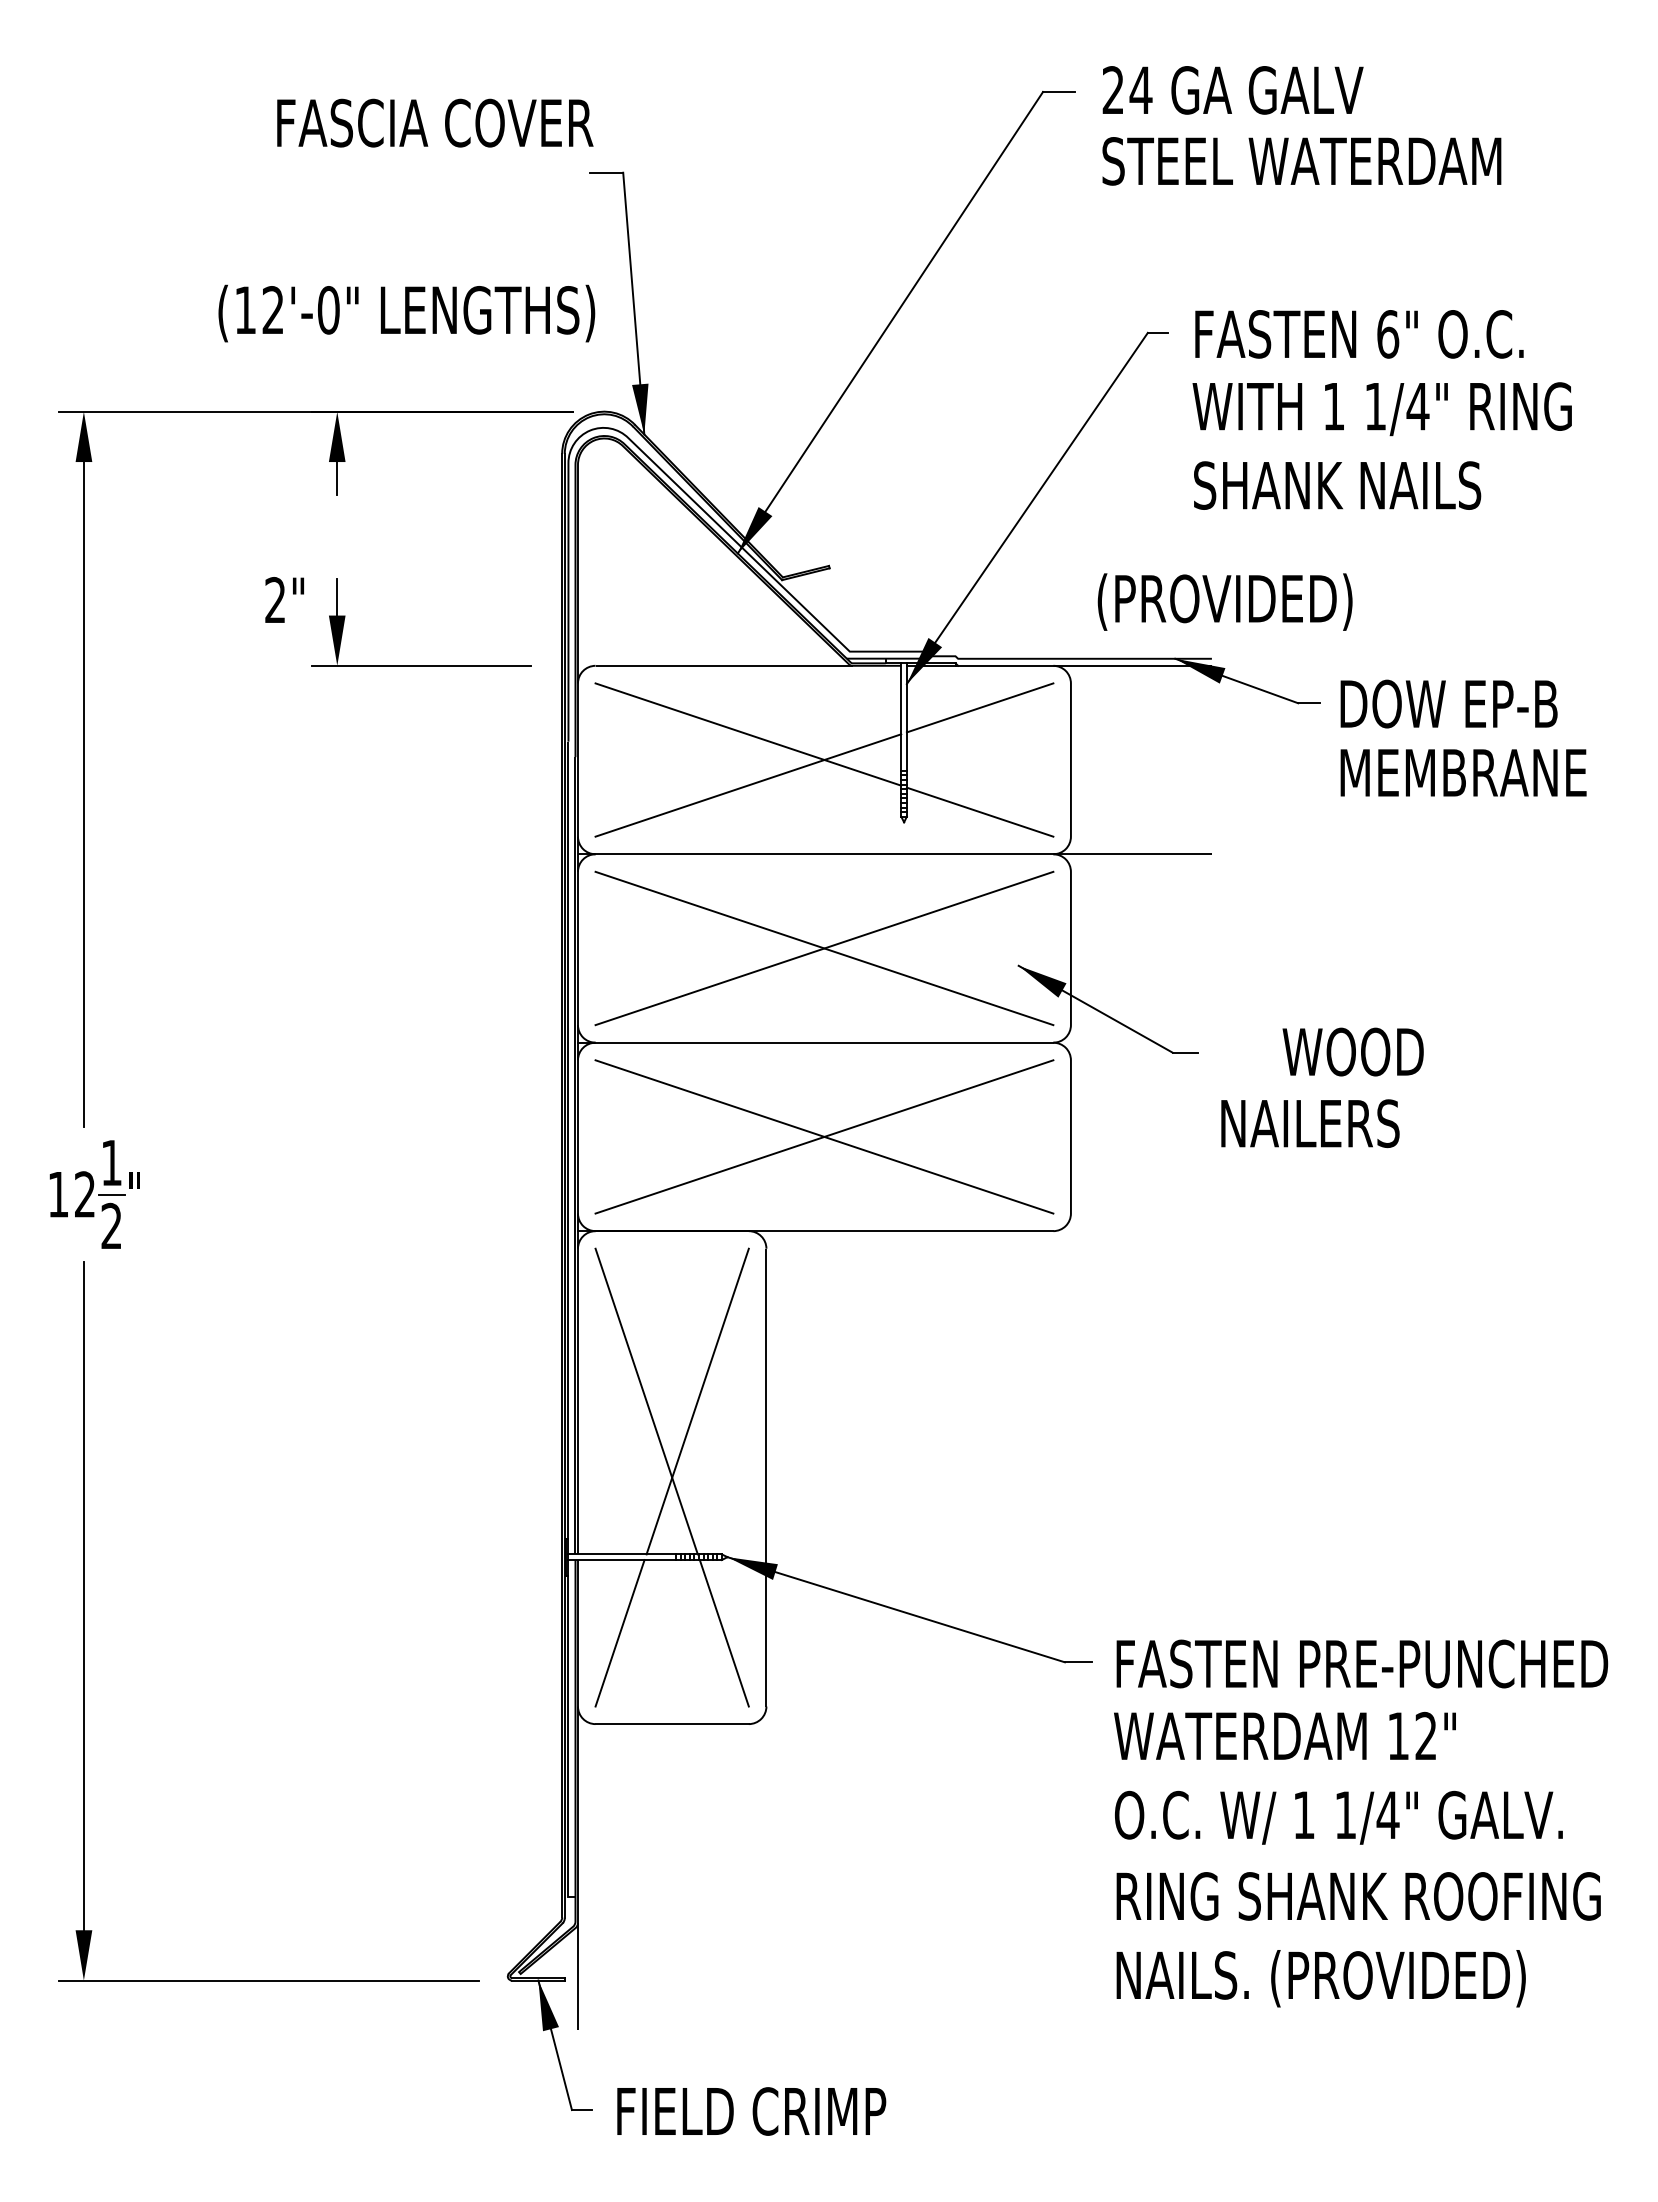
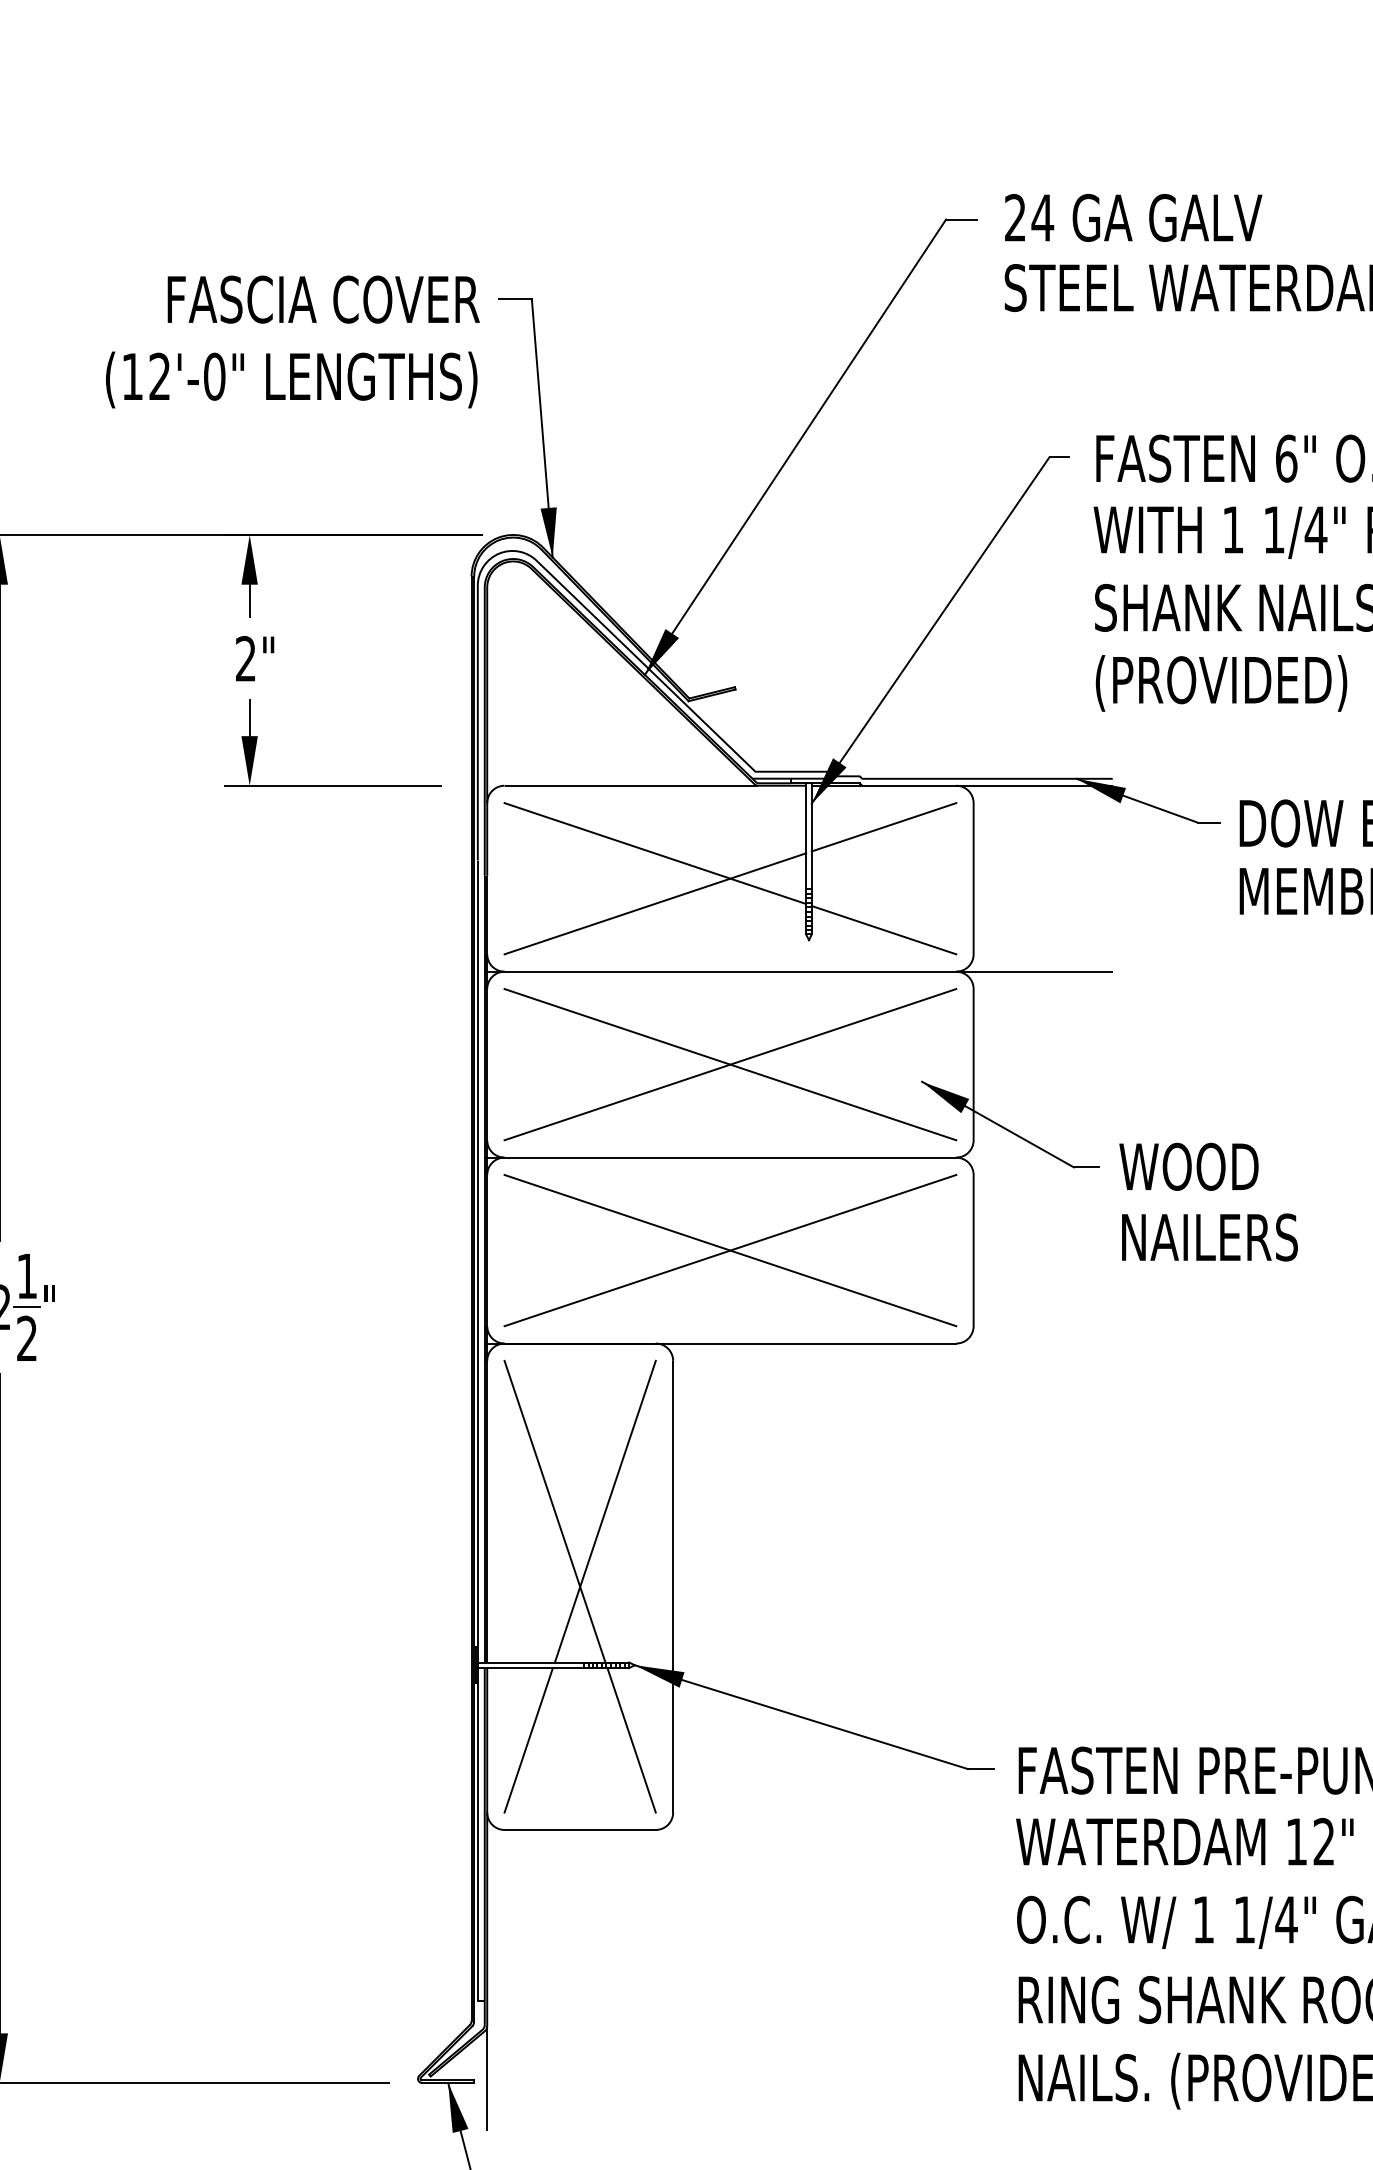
text: (435, 122) -> (323, 298), moved
text: (406, 313) -> (291, 379), moved
text: (284, 599) -> (254, 658), moved
text: (1224, 601) -> (1220, 682), moved
text: (1352, 1051) -> (1188, 1166), moved

